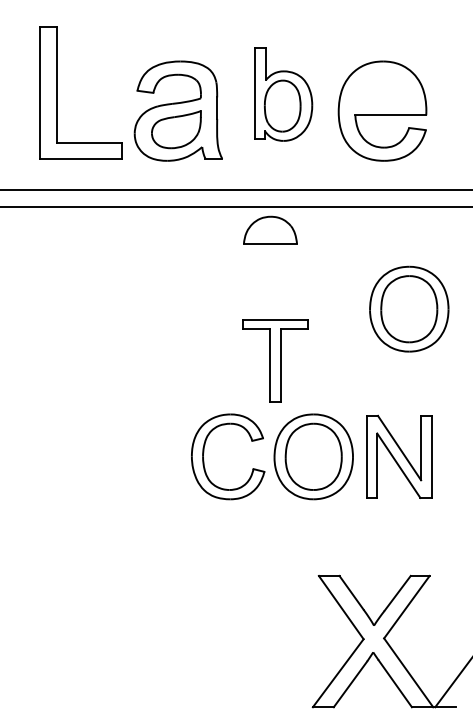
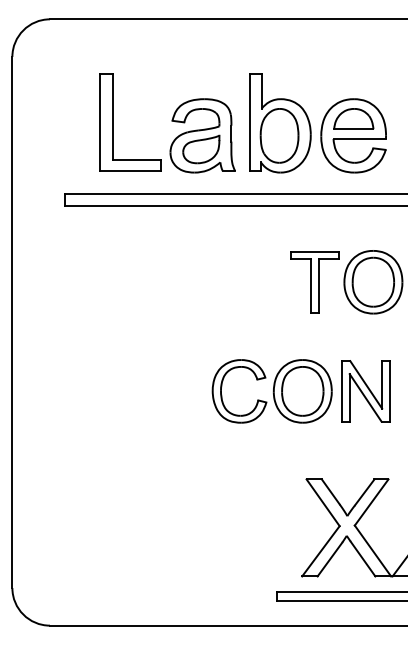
part: (283, 94) -> (280, 123), size x1.43
part: (270, 229) -> (353, 118), moved
part: (275, 360) -> (314, 282), moved

